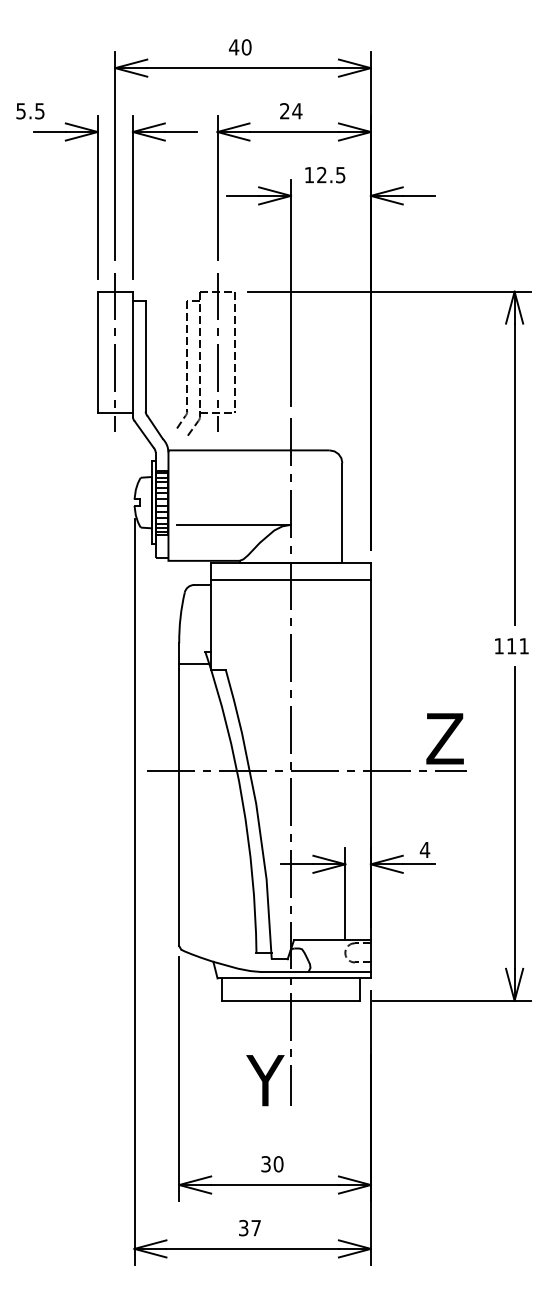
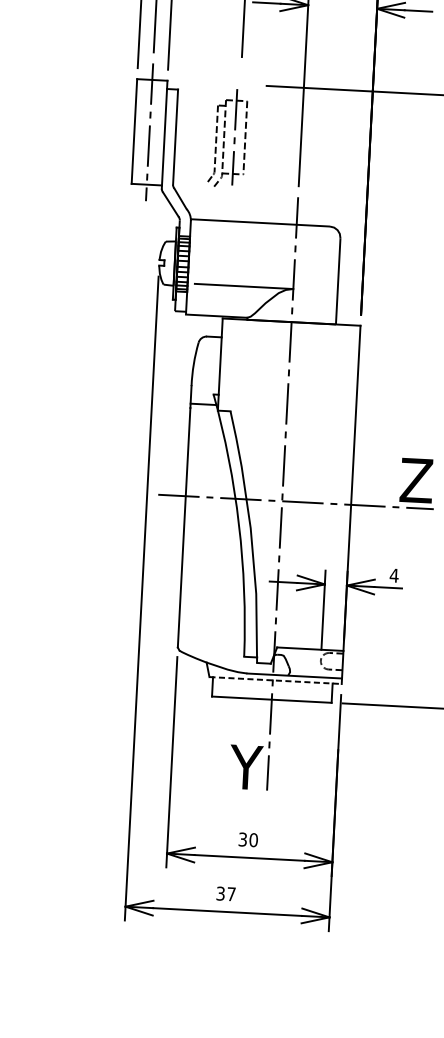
part: (205, 354) -> (227, 138), size x0.7
line: (290, 580) -> (290, 337), removed
line: (294, 978) -> (275, 680), solid -> dashed

